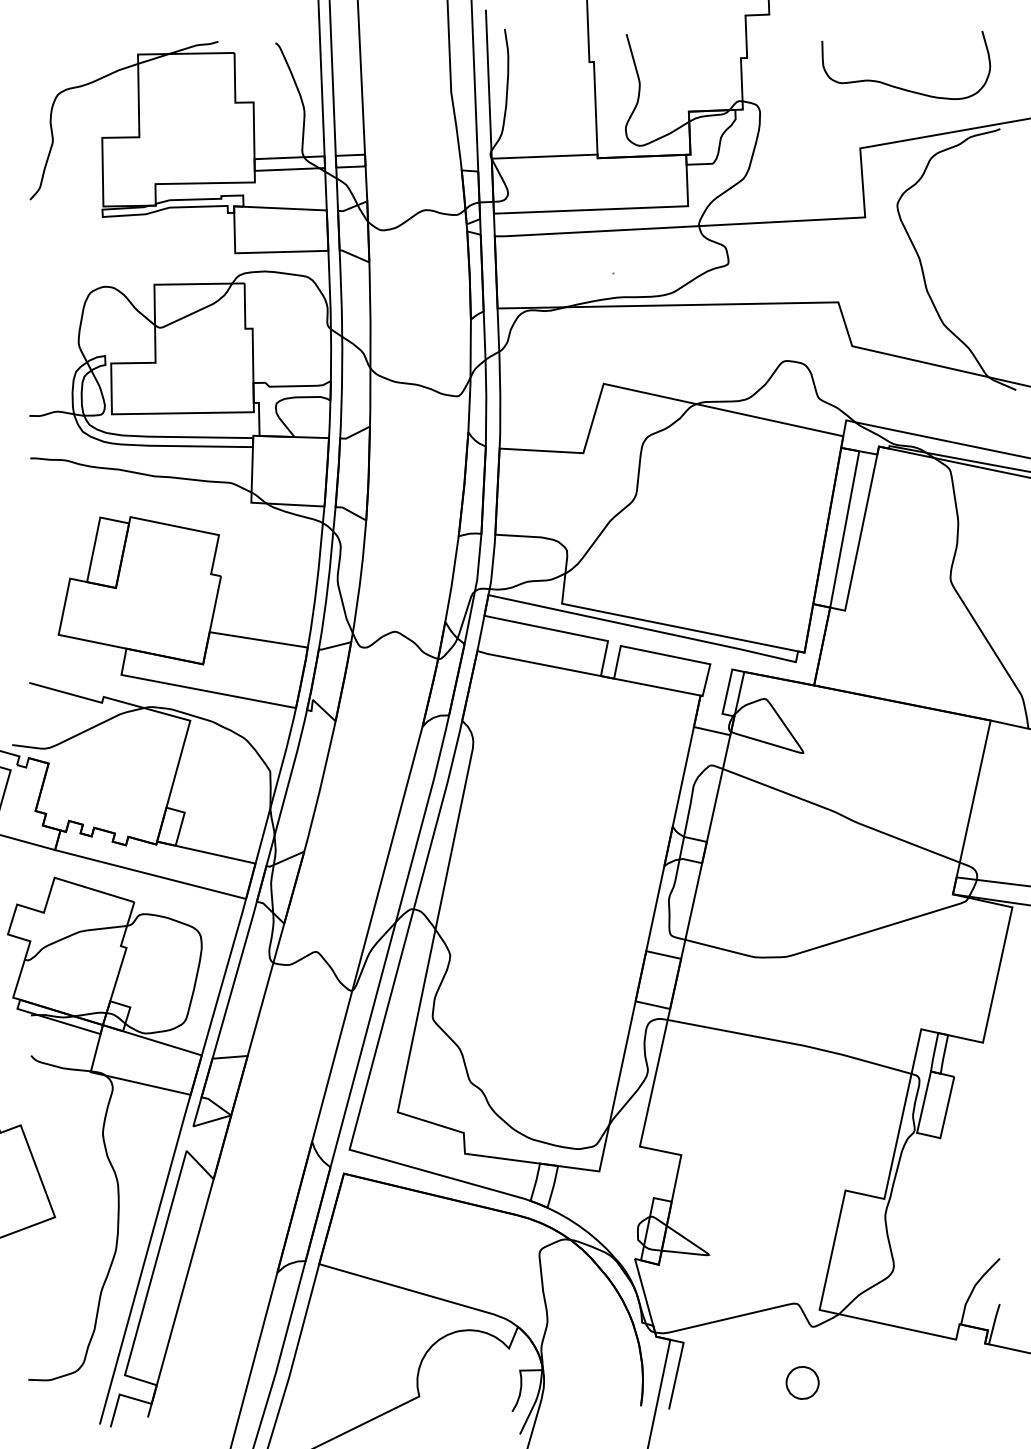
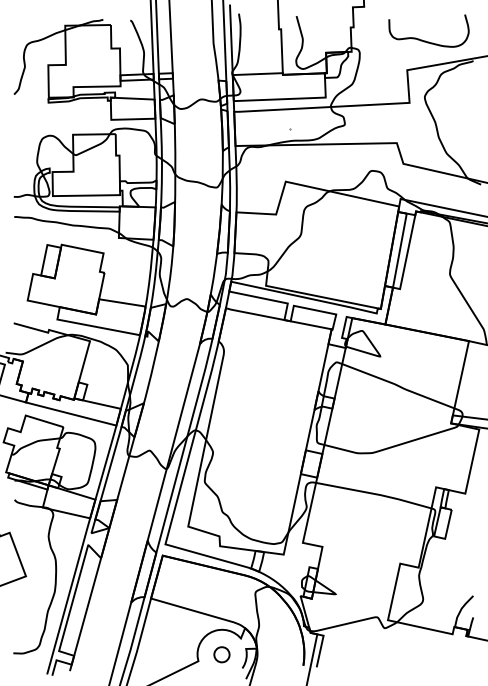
part: (801, 1382) -> (221, 654), moved

